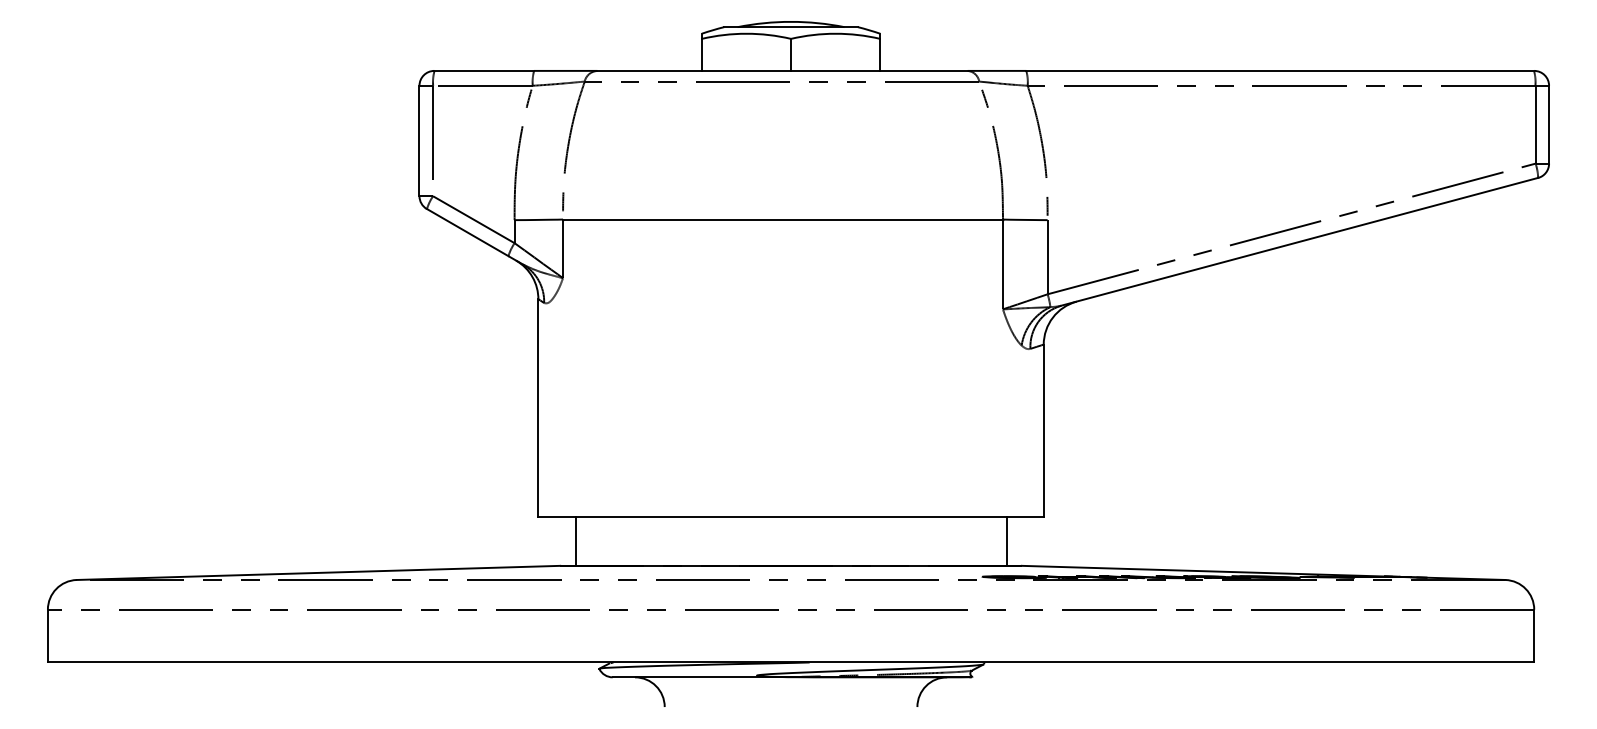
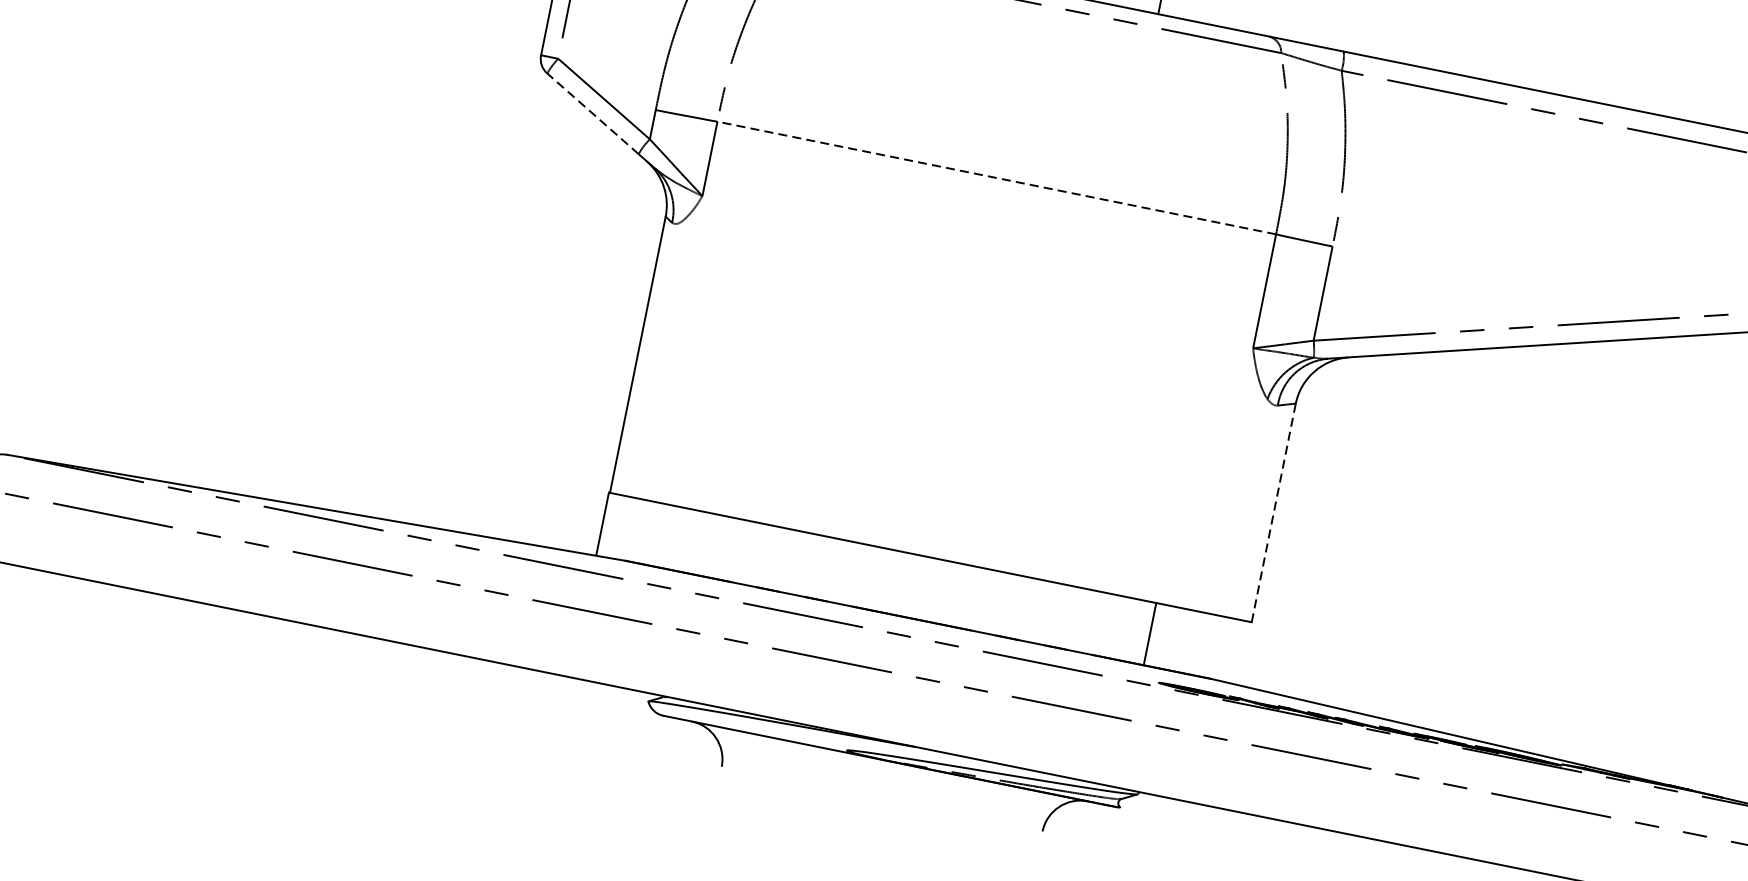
line: (783, 219) -> (997, 178), solid -> dashed
line: (467, 232) -> (592, 113), solid -> dashed
line: (1043, 430) -> (1273, 512), solid -> dashed
line: (575, 540) -> (602, 522), moved
line: (1006, 540) -> (1150, 633), moved

